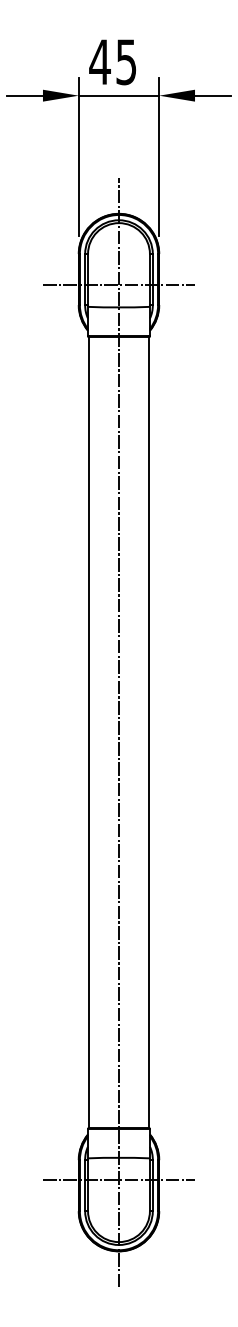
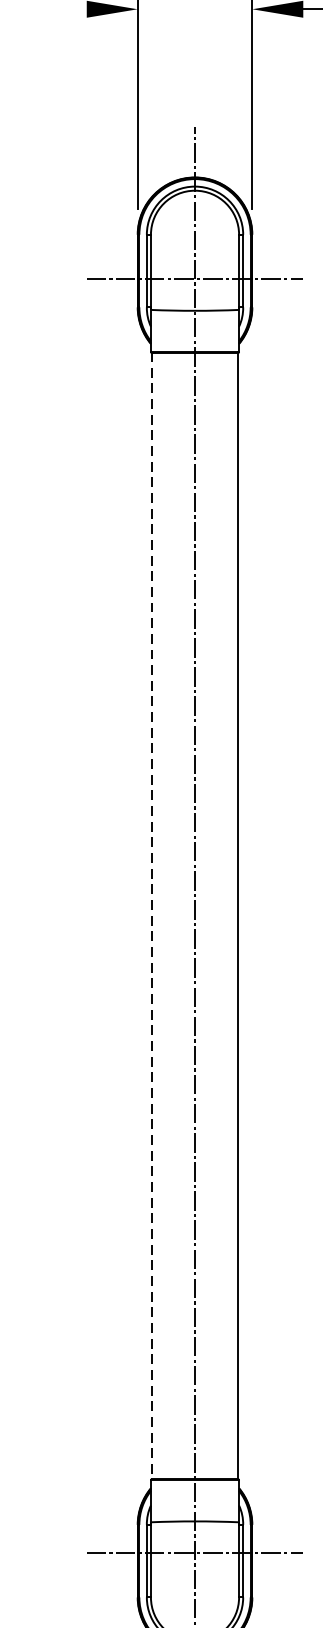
line: (24, 95) -> (60, 8), removed
line: (118, 95) -> (194, 8), removed
line: (88, 732) -> (151, 915), solid -> dashed

